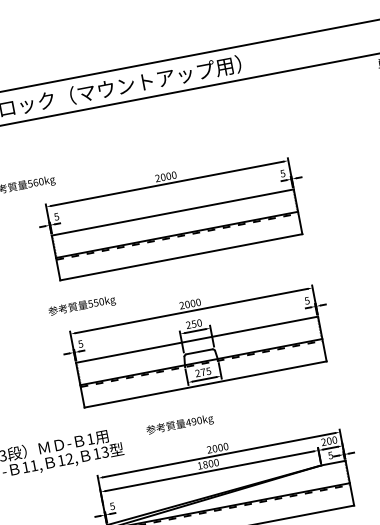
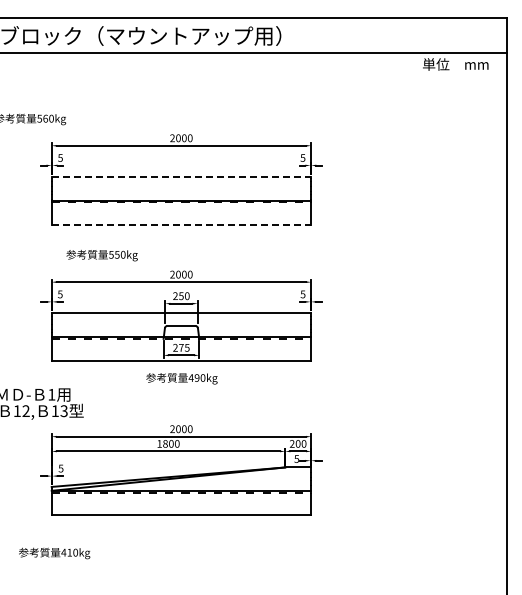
line: (172, 212) -> (181, 176), solid -> dashed
line: (181, 257) -> (181, 224), solid -> dashed
text: (81, 306) -> (101, 255), moved
text: (179, 424) -> (181, 378), moved

